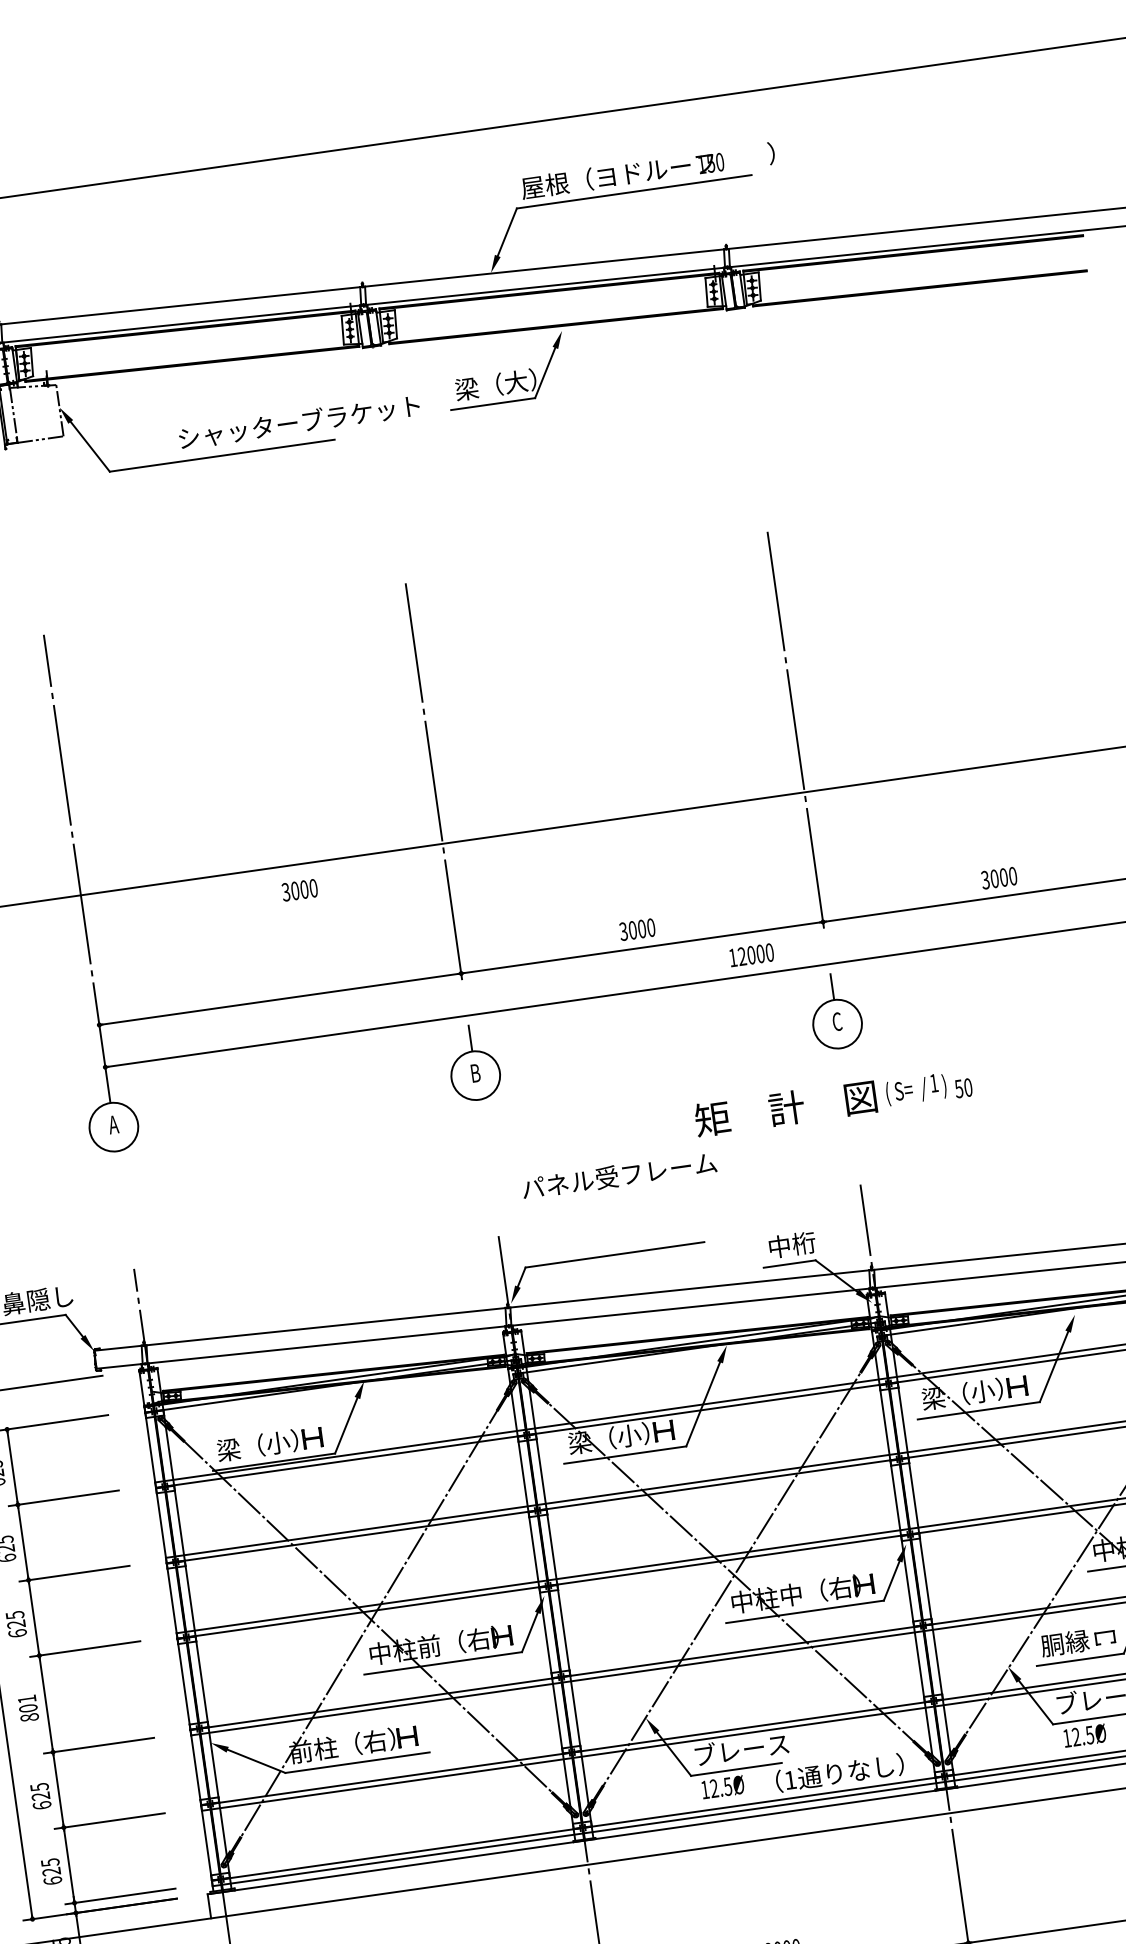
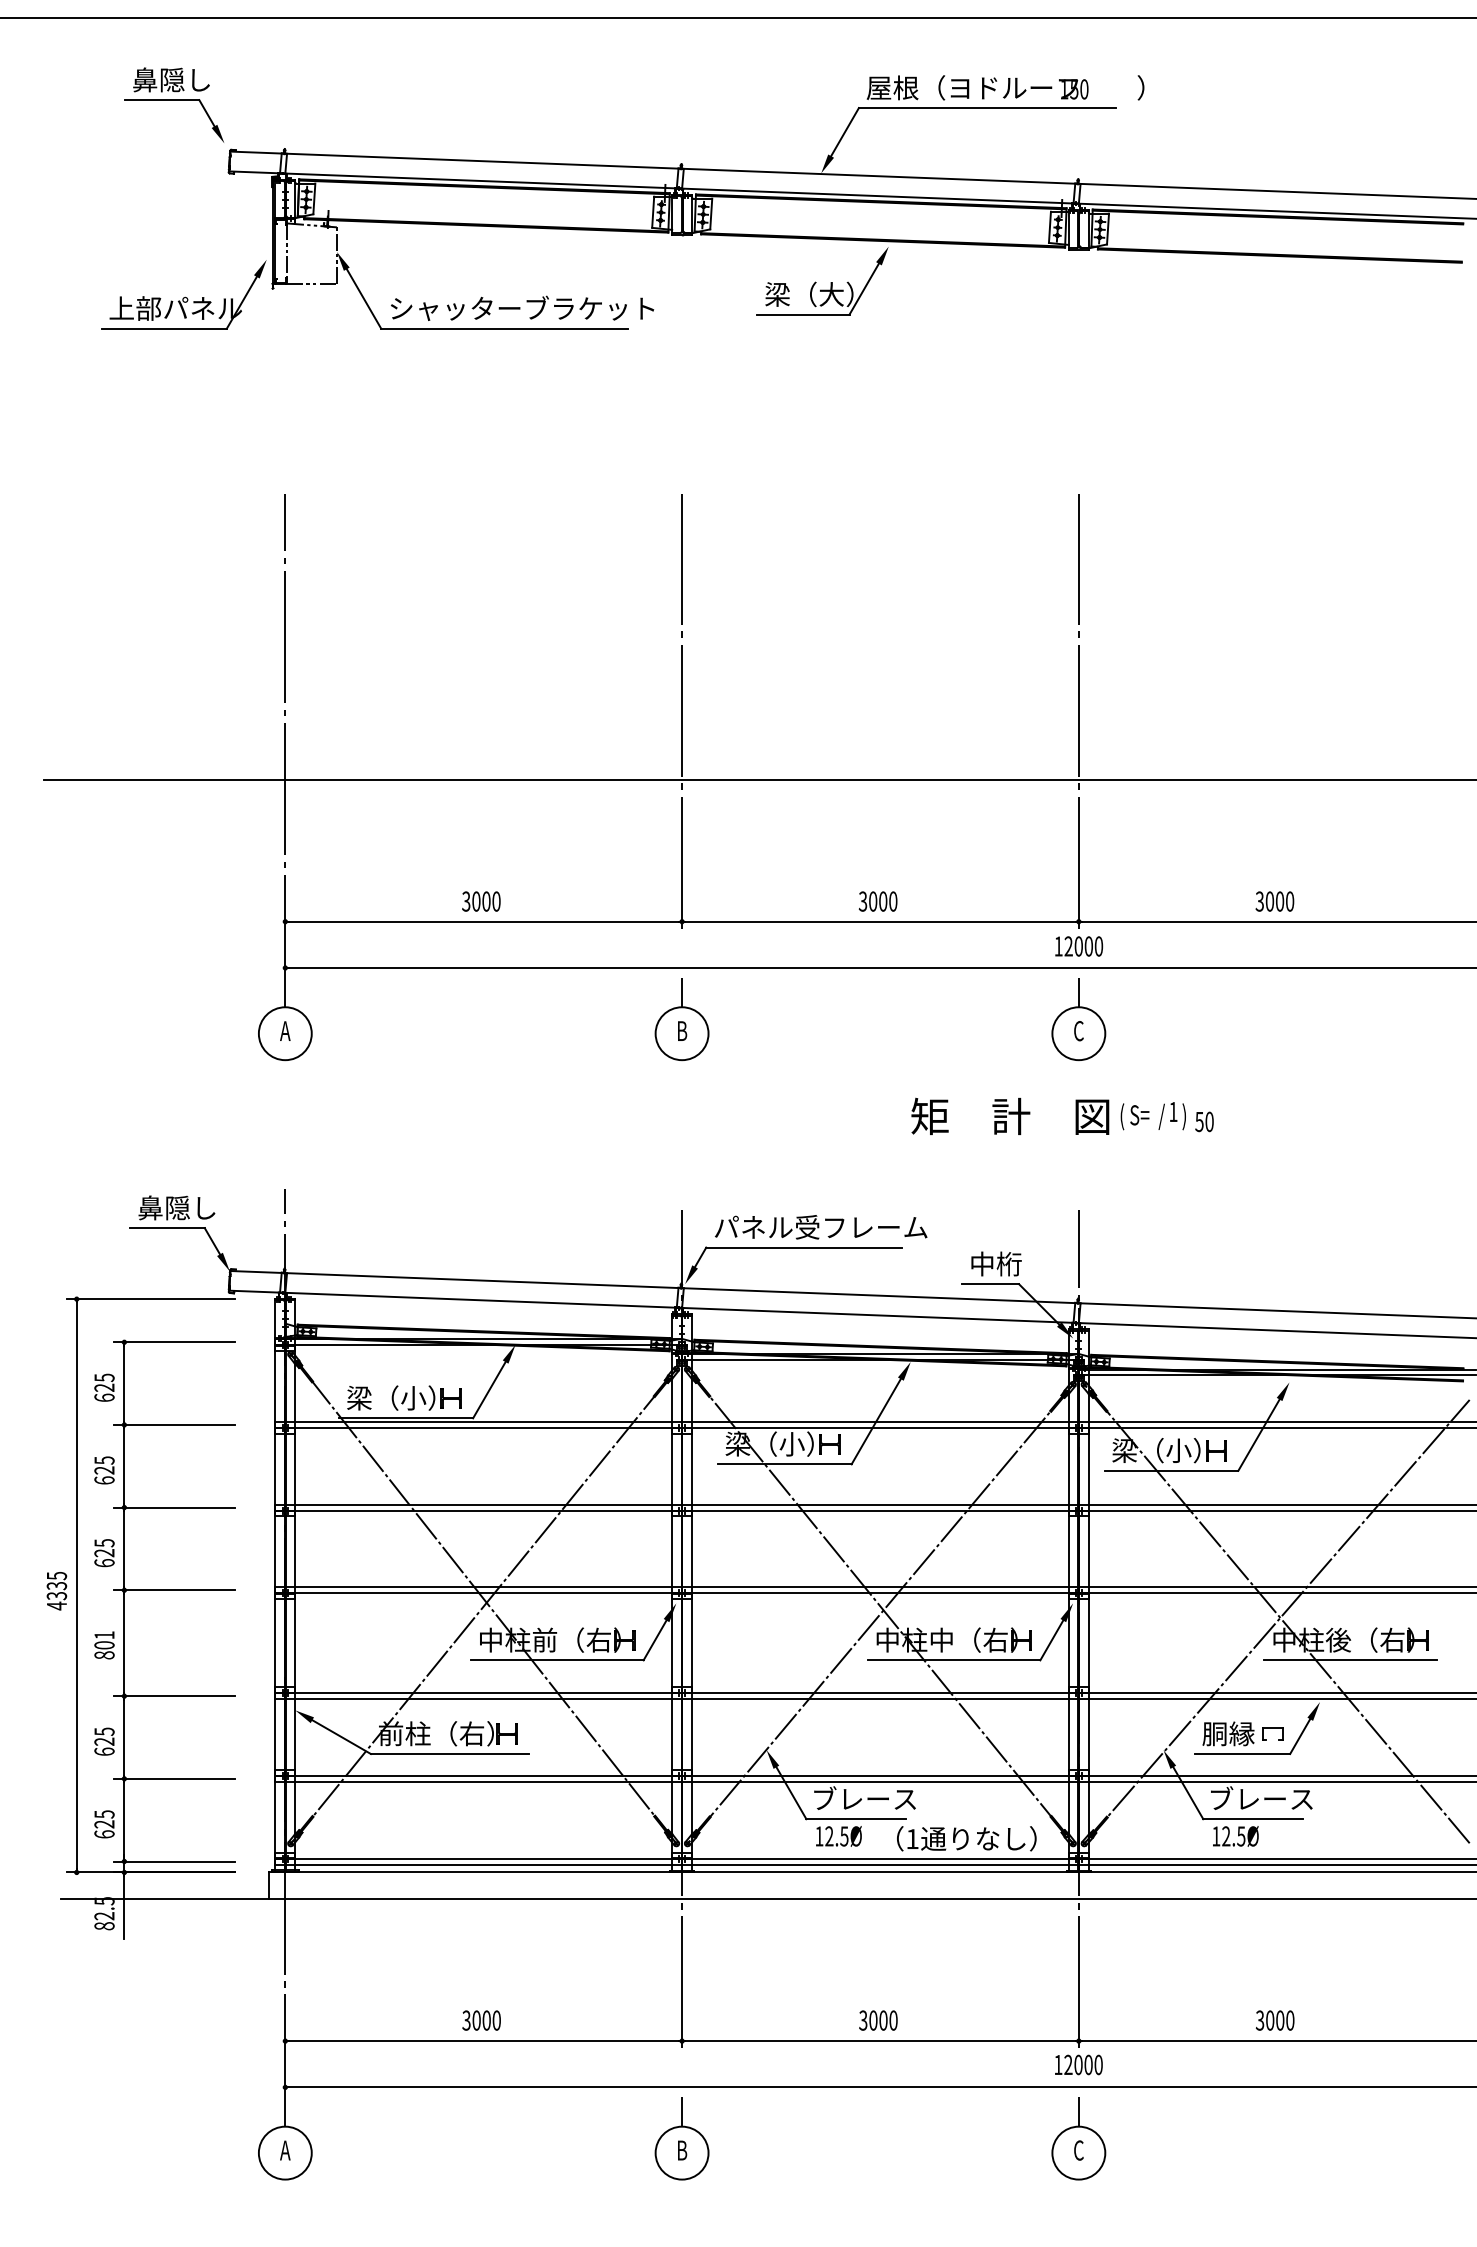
text: (299, 421) -> (522, 307), moved
text: (299, 890) -> (481, 901), moved
text: (752, 955) -> (1079, 946), moved
text: (619, 1175) -> (821, 1227), moved

